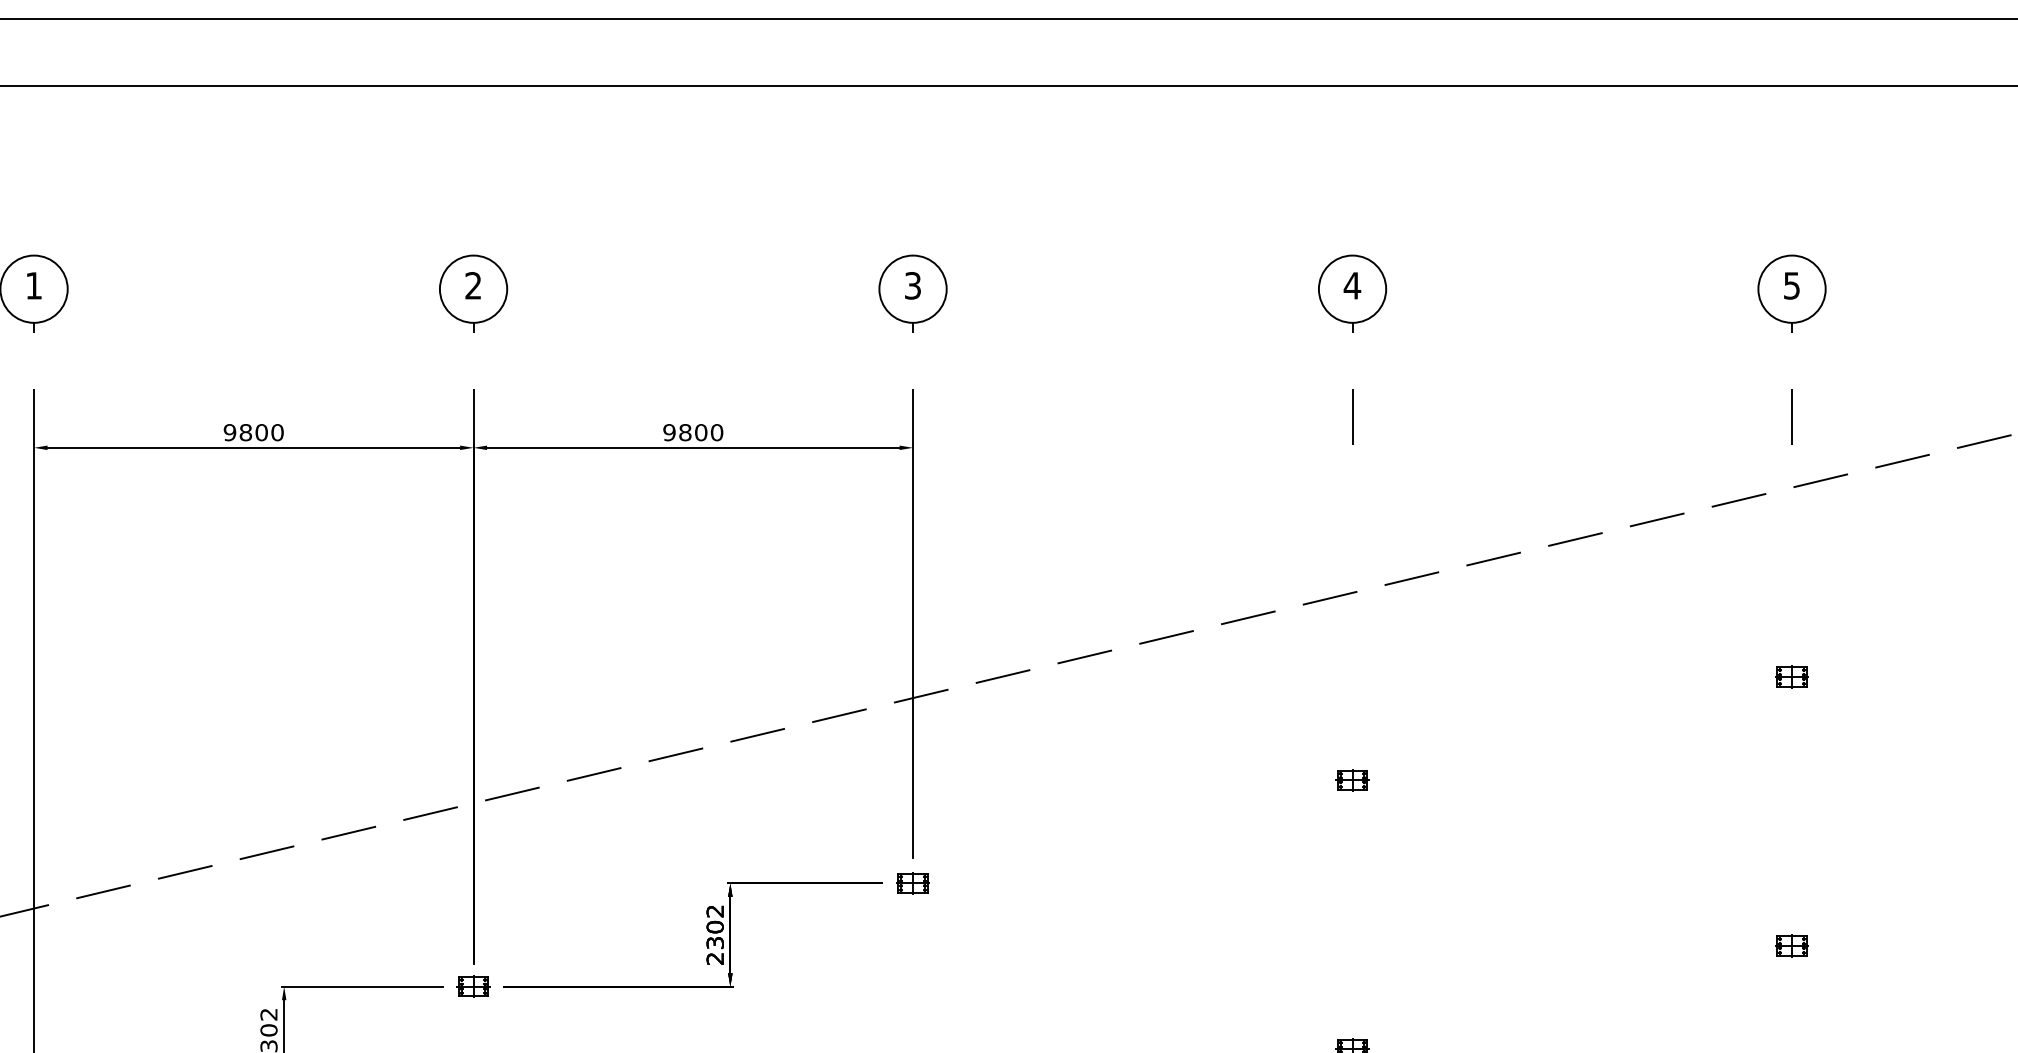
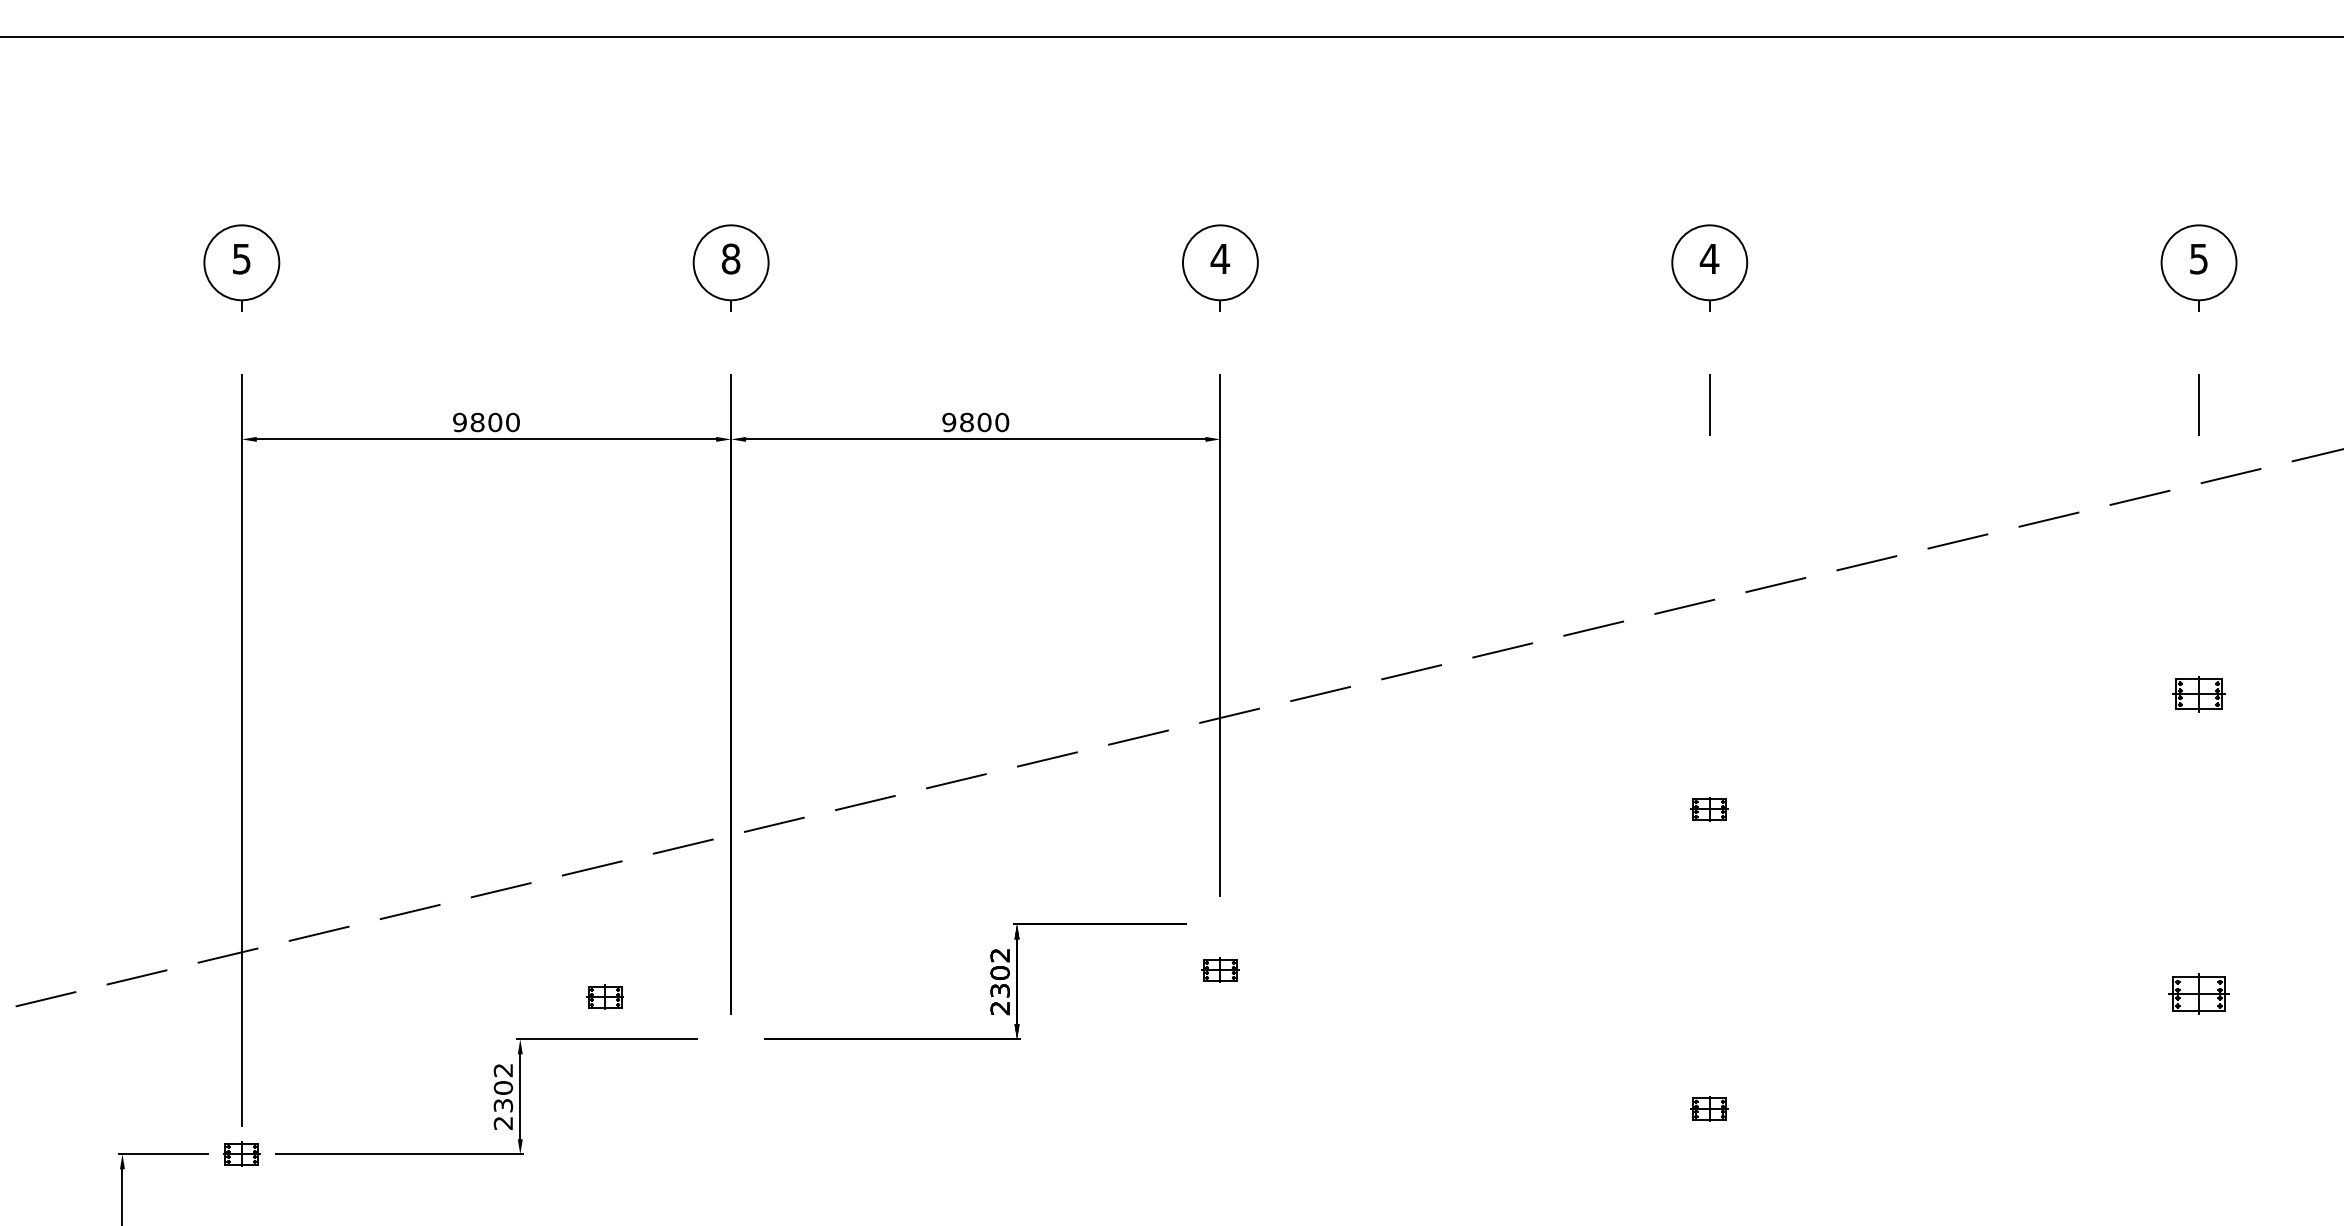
text: (473, 285) -> (731, 258), 2 -> 8
text: (913, 285) -> (1220, 258), 3 -> 4
text: (33, 286) -> (241, 259), 1 -> 5
part: (1791, 676) -> (2198, 694), size x1.4
part: (913, 882) -> (1220, 969), moved
part: (1791, 945) -> (2198, 993), size x1.6
part: (472, 985) -> (604, 996), moved

